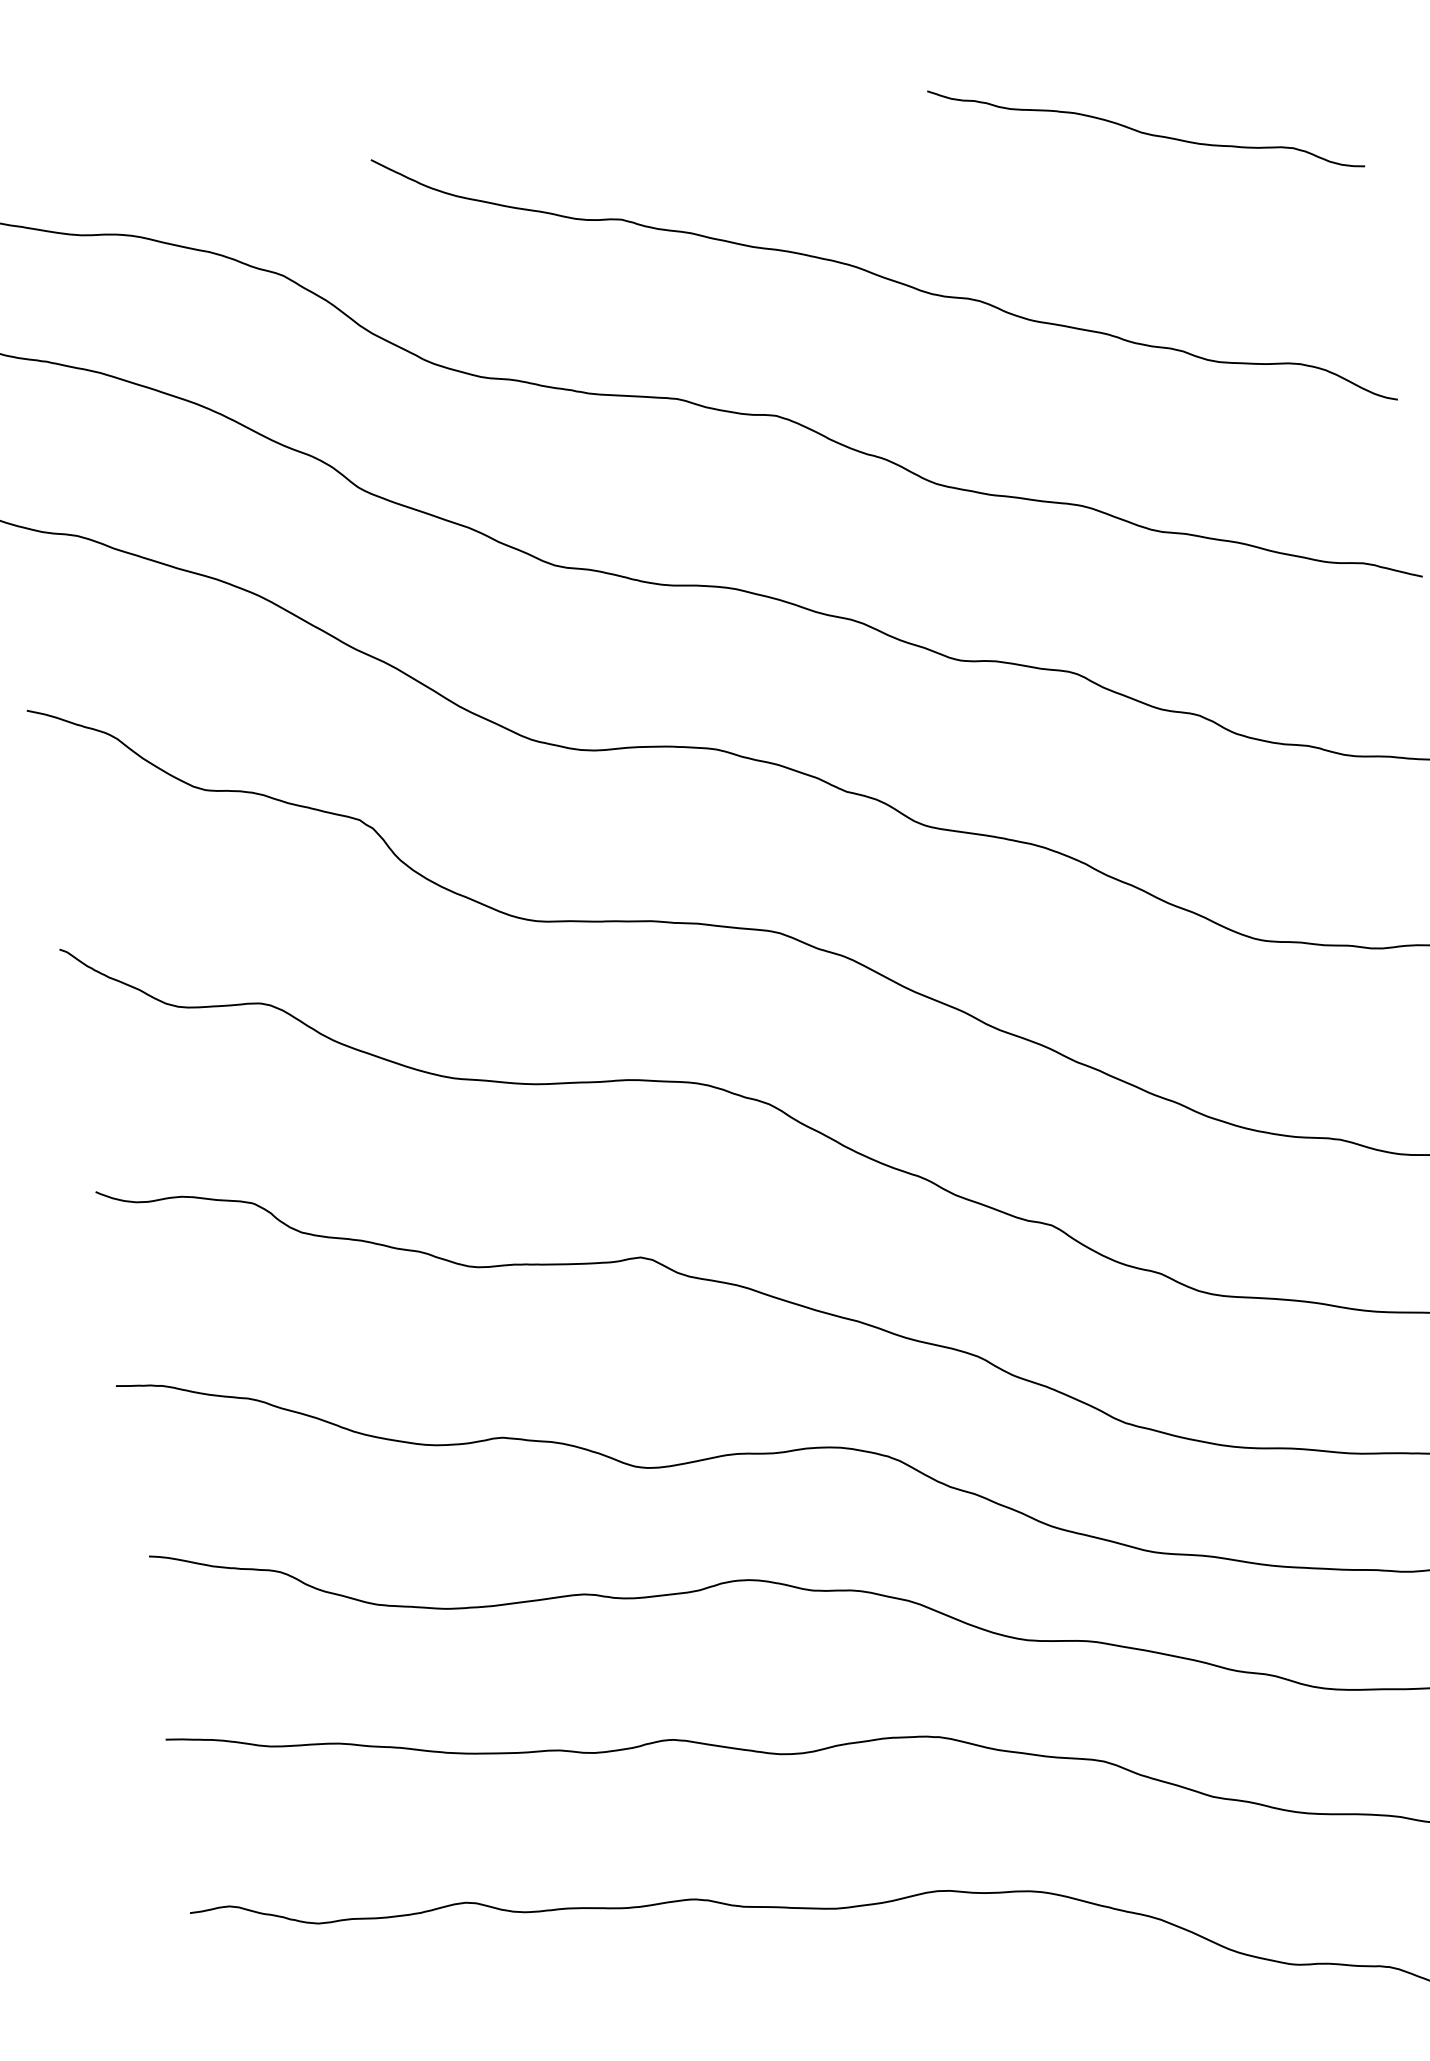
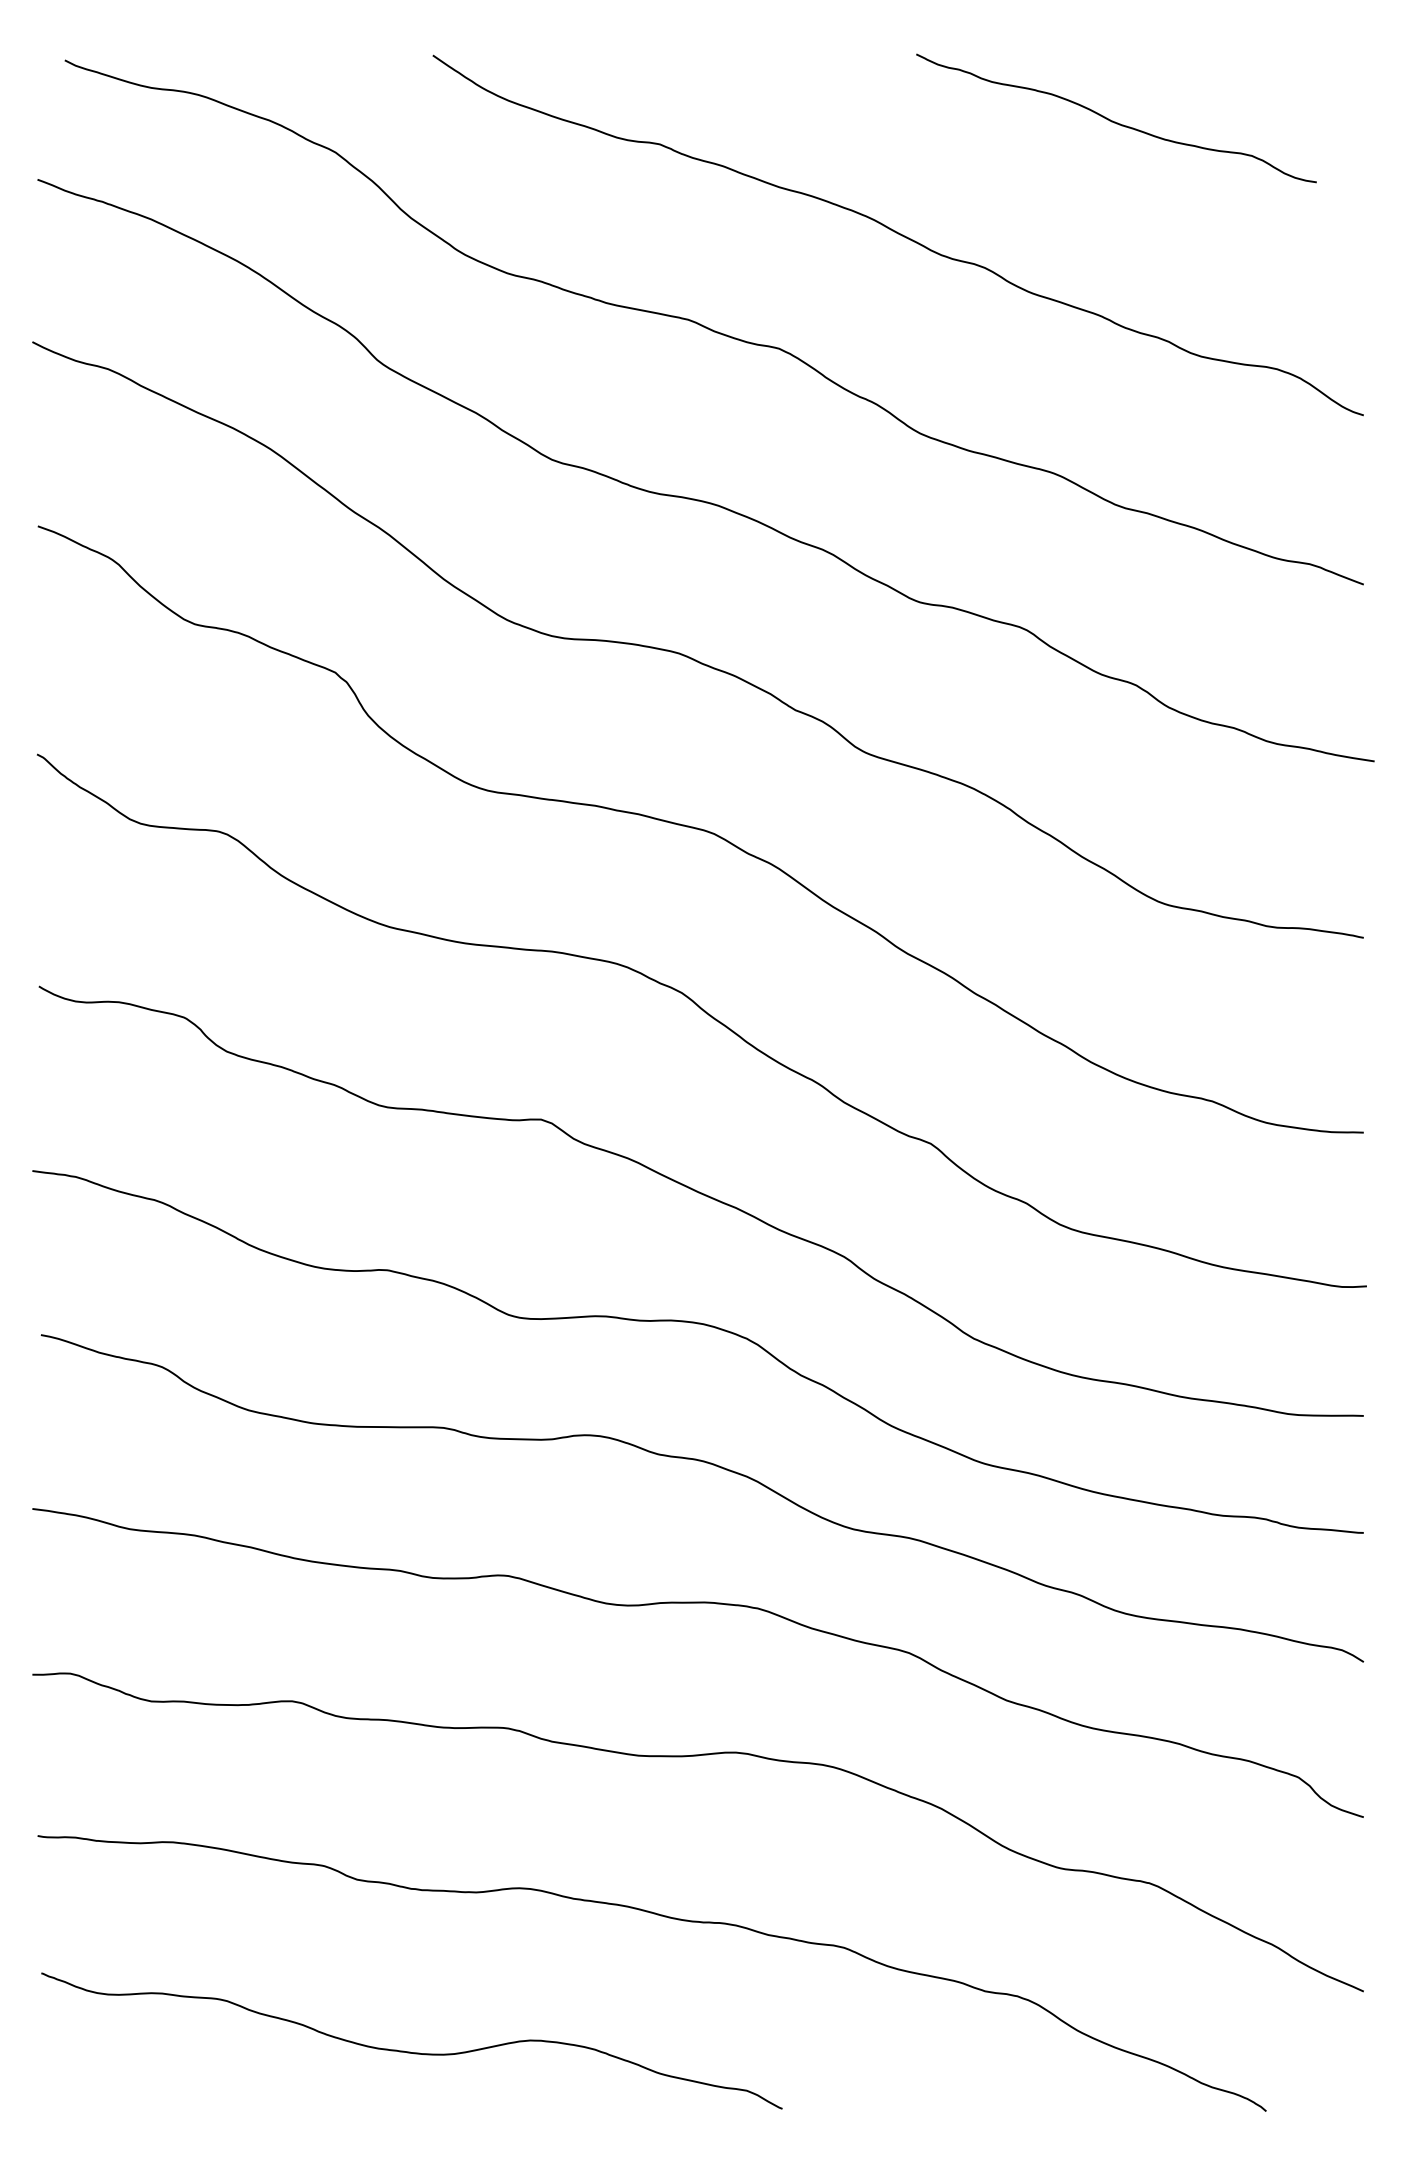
curve: (1145, 132) -> (1115, 121), moved

